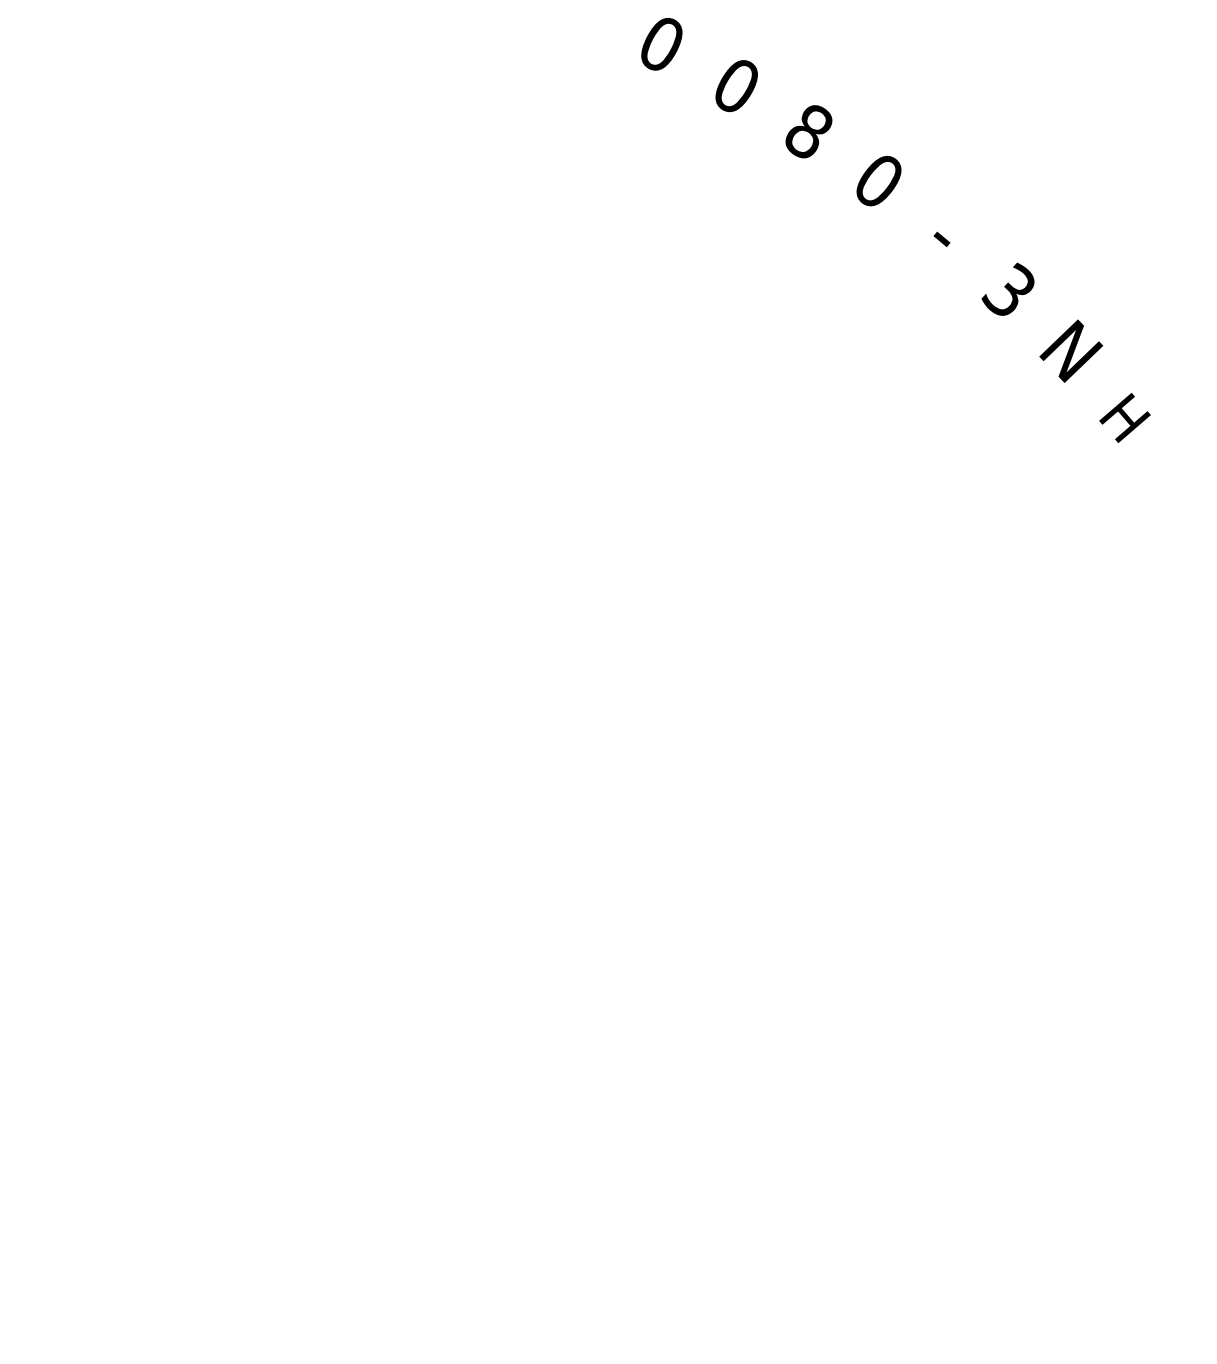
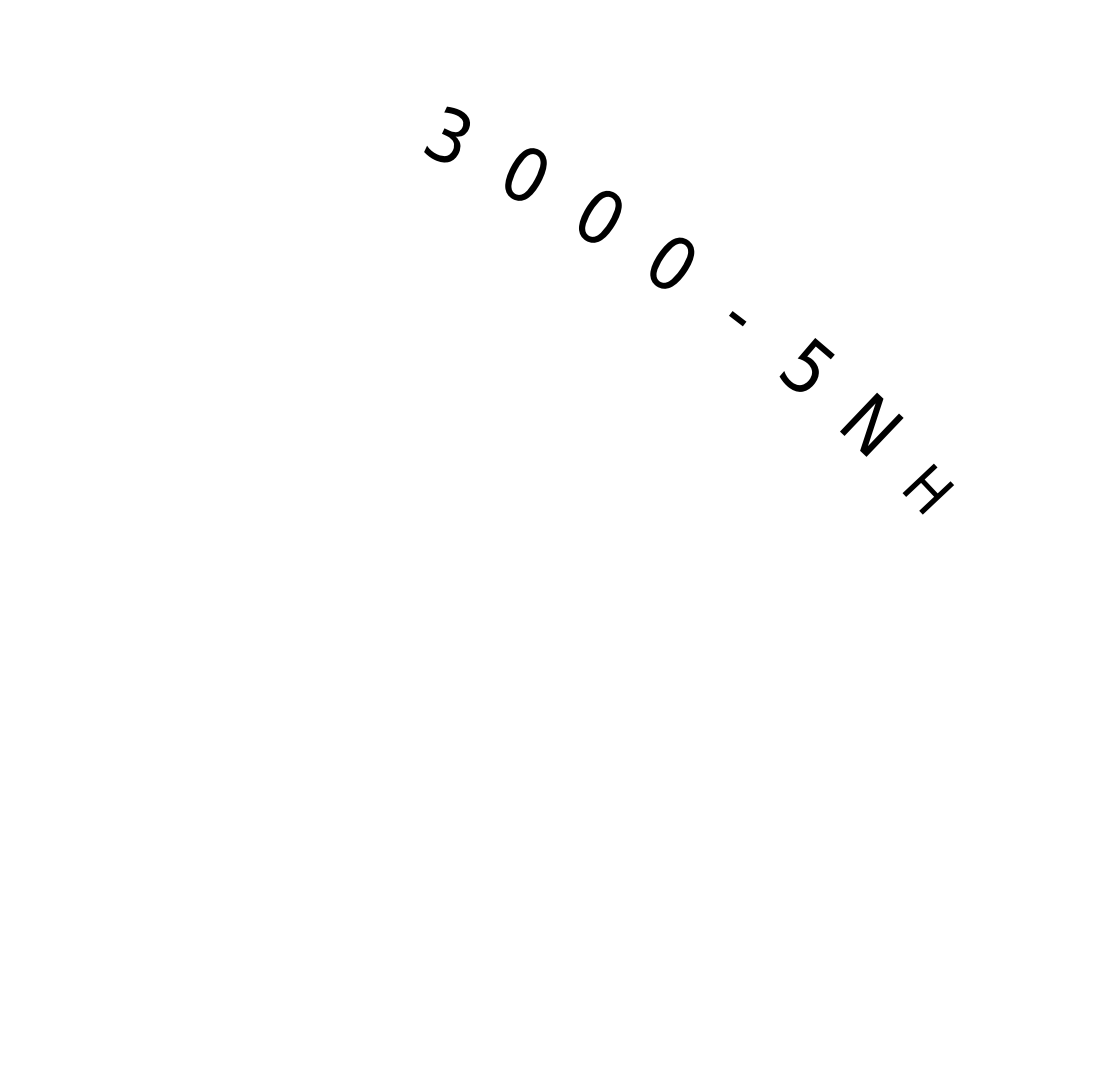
text: (659, 42) -> (446, 134), 0 -> 3
text: (808, 131) -> (599, 216), 8 -> 0
text: (1009, 288) -> (807, 364), 3 -> 5

